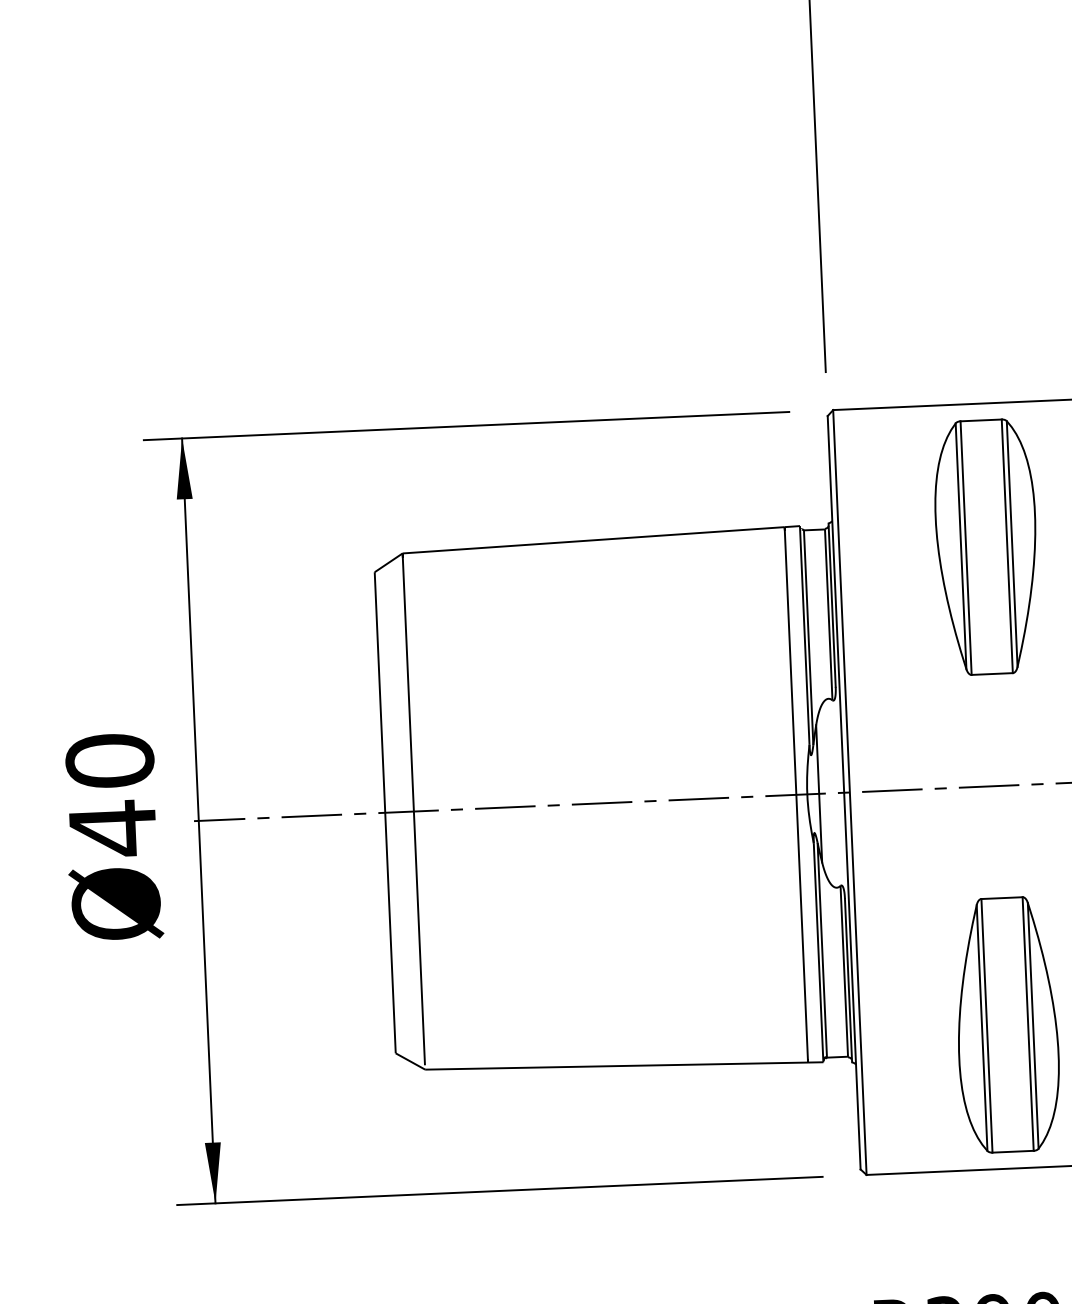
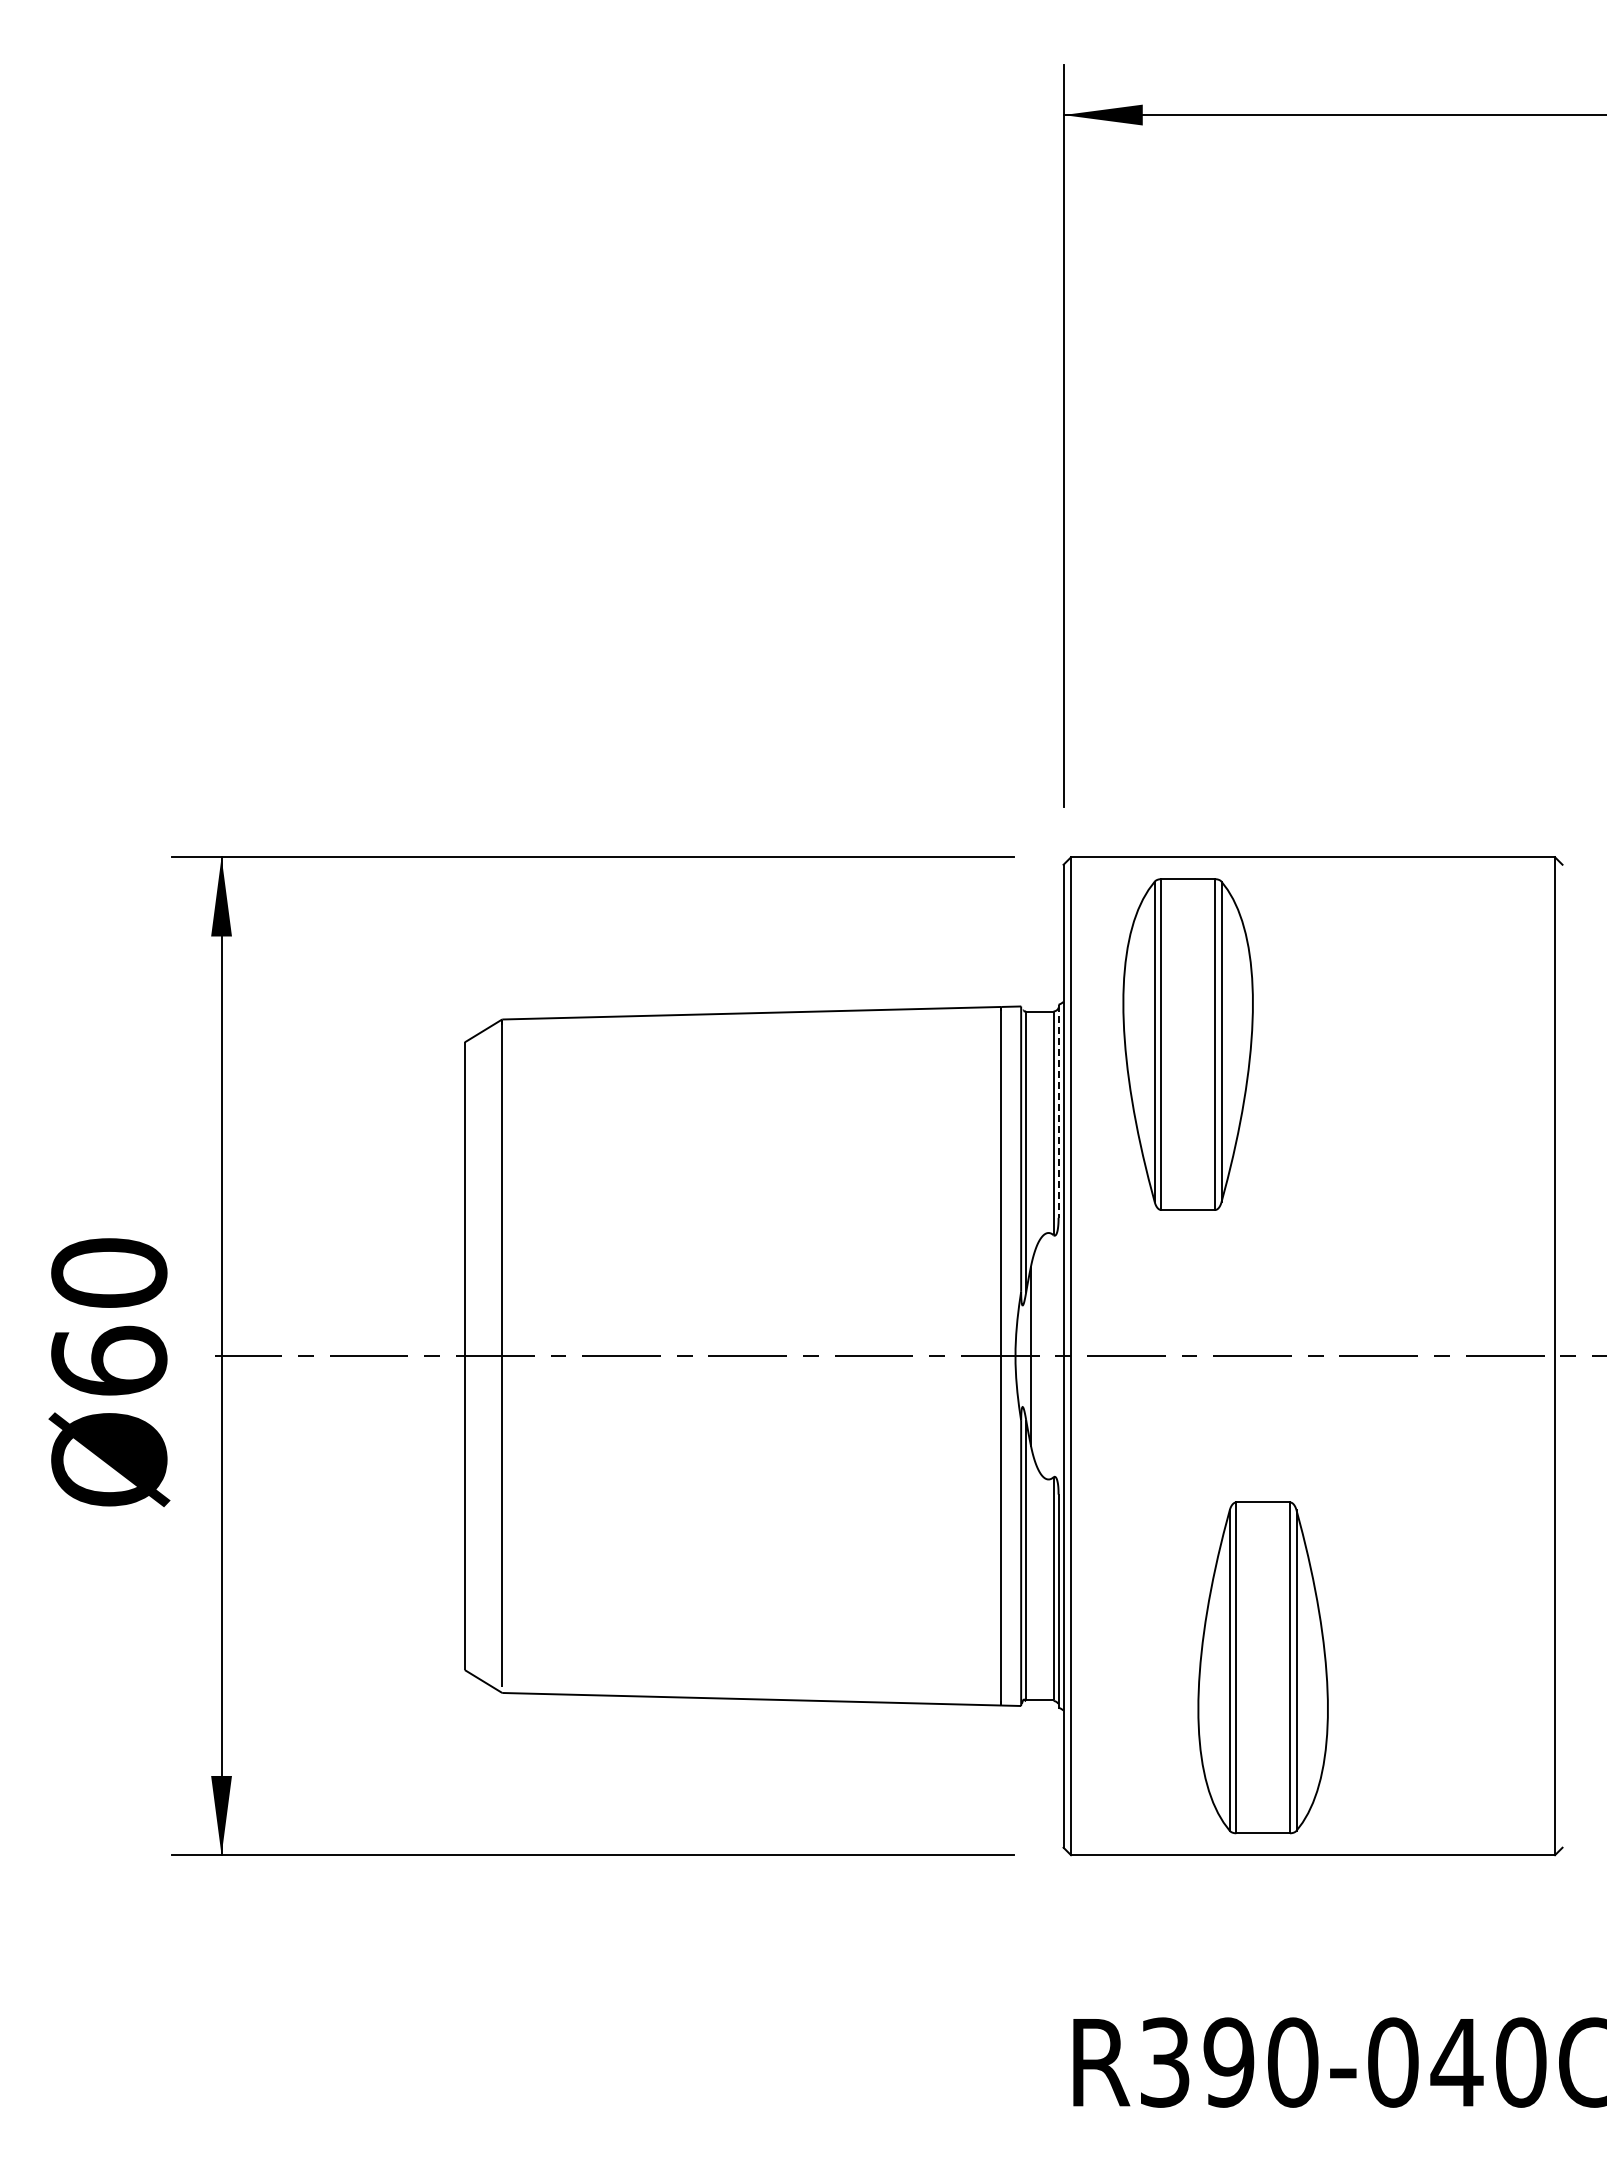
part: (986, 547) -> (1187, 1044), moved
line: (832, 605) -> (1058, 1111), solid -> dashed
text: (113, 828) -> (109, 1361), Ø40 -> Ø60

